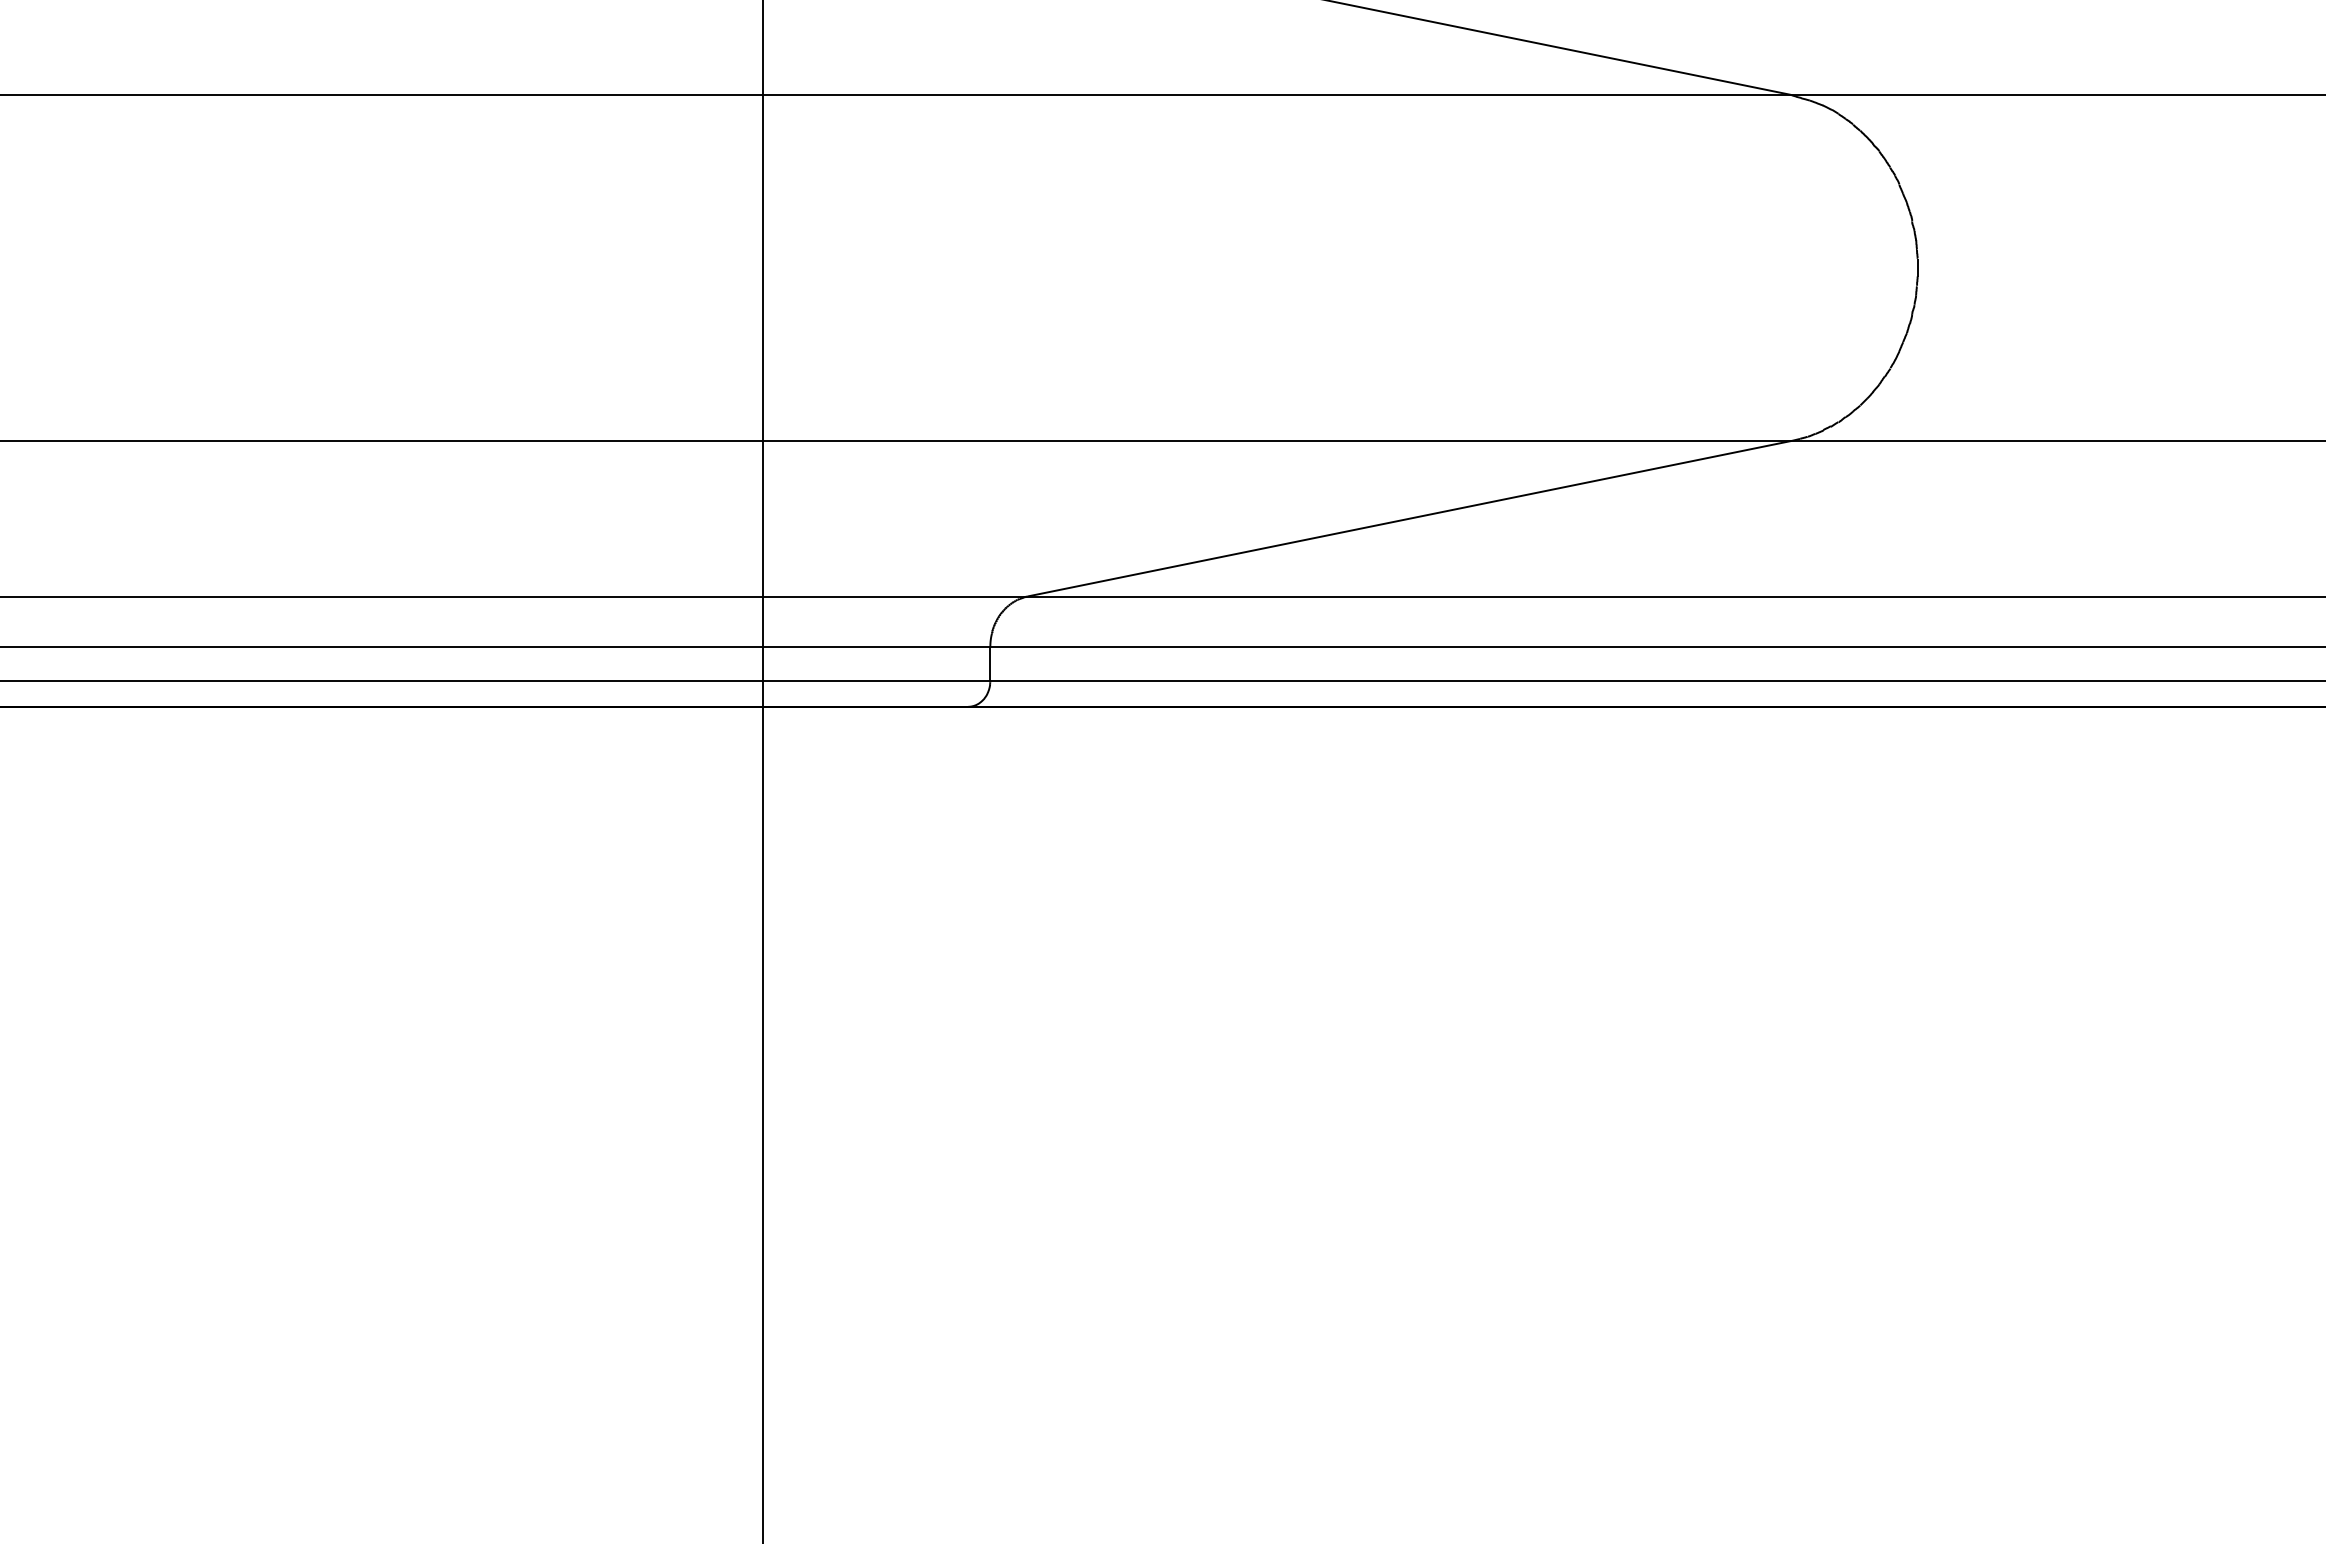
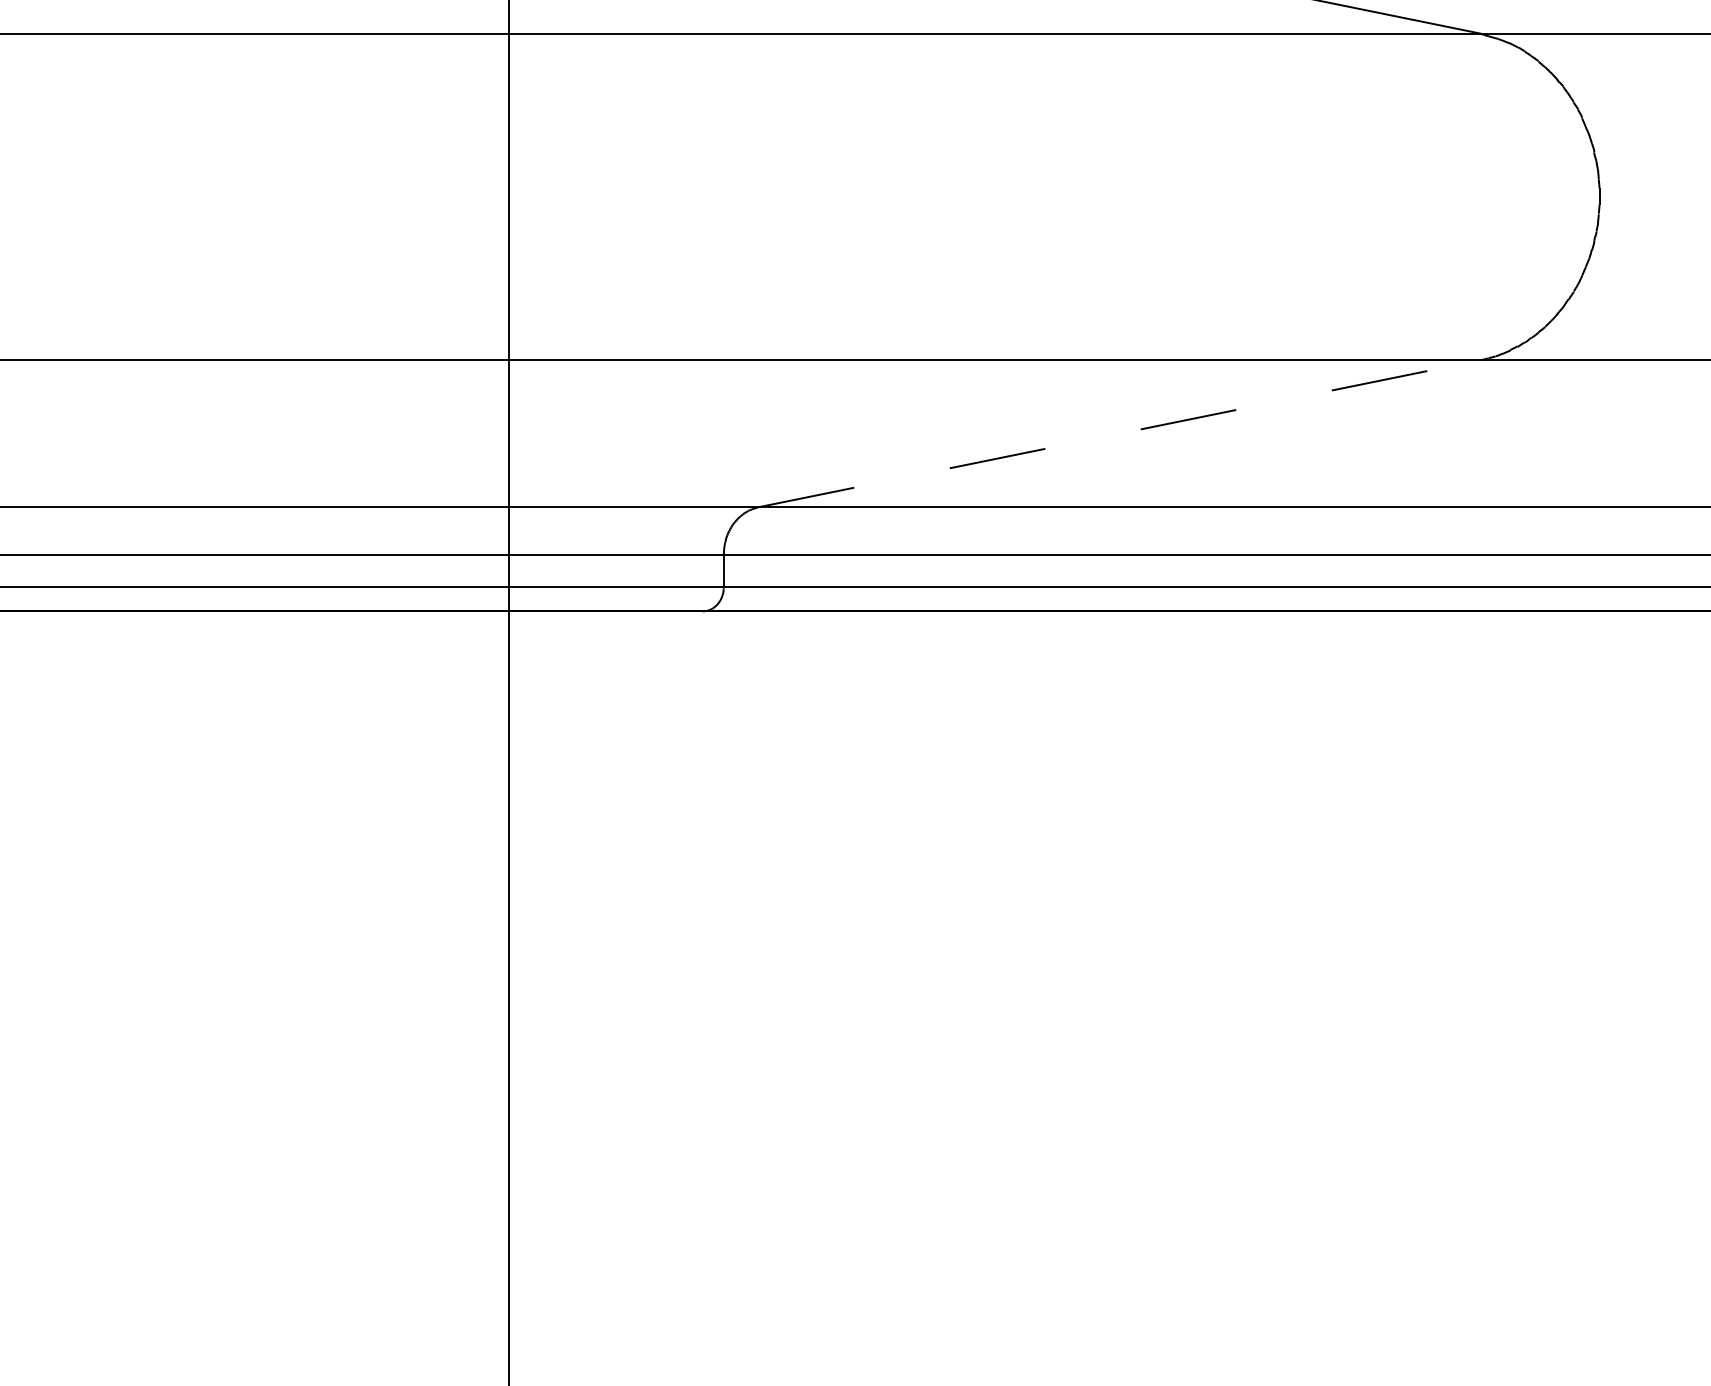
line: (1410, 518) -> (1120, 433), solid -> dashed

